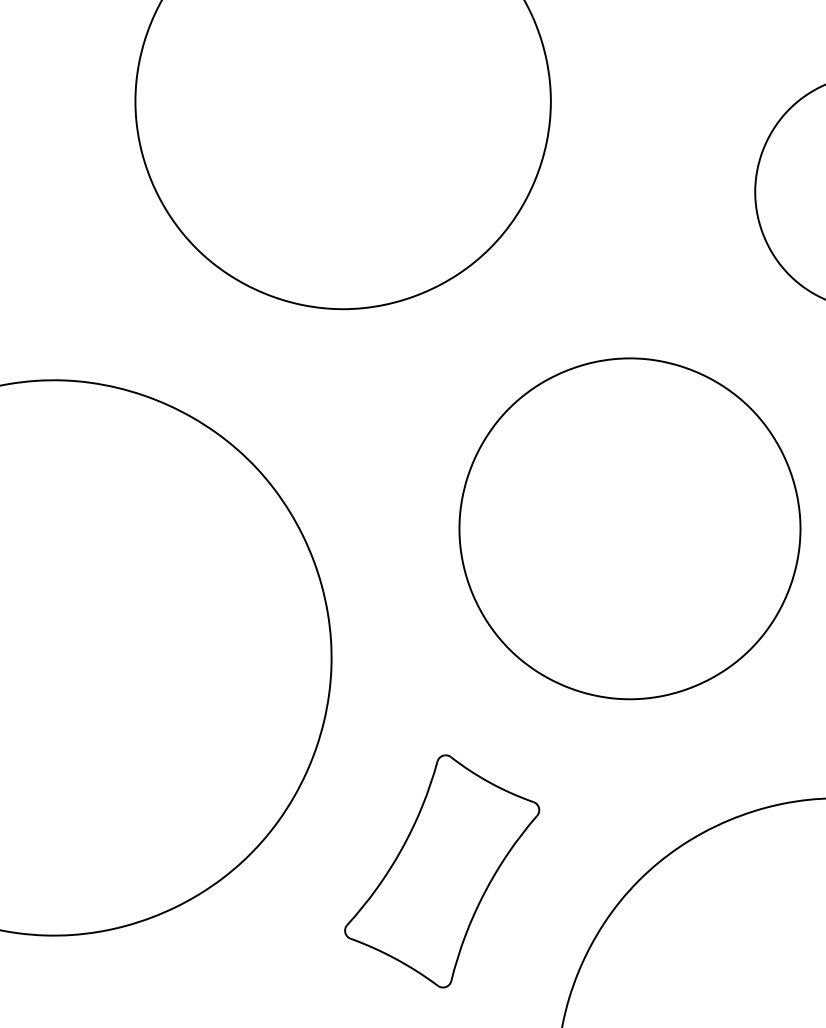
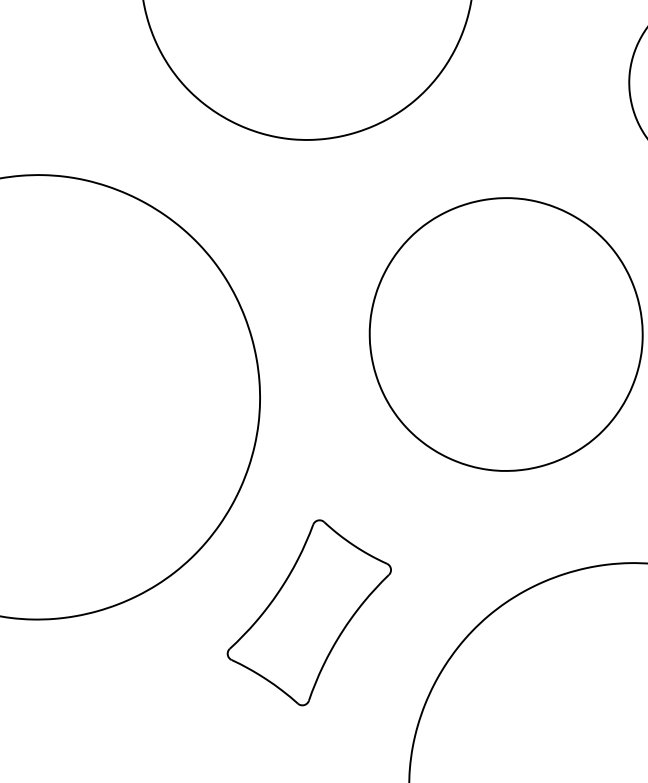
part: (442, 871) -> (309, 612), moved

